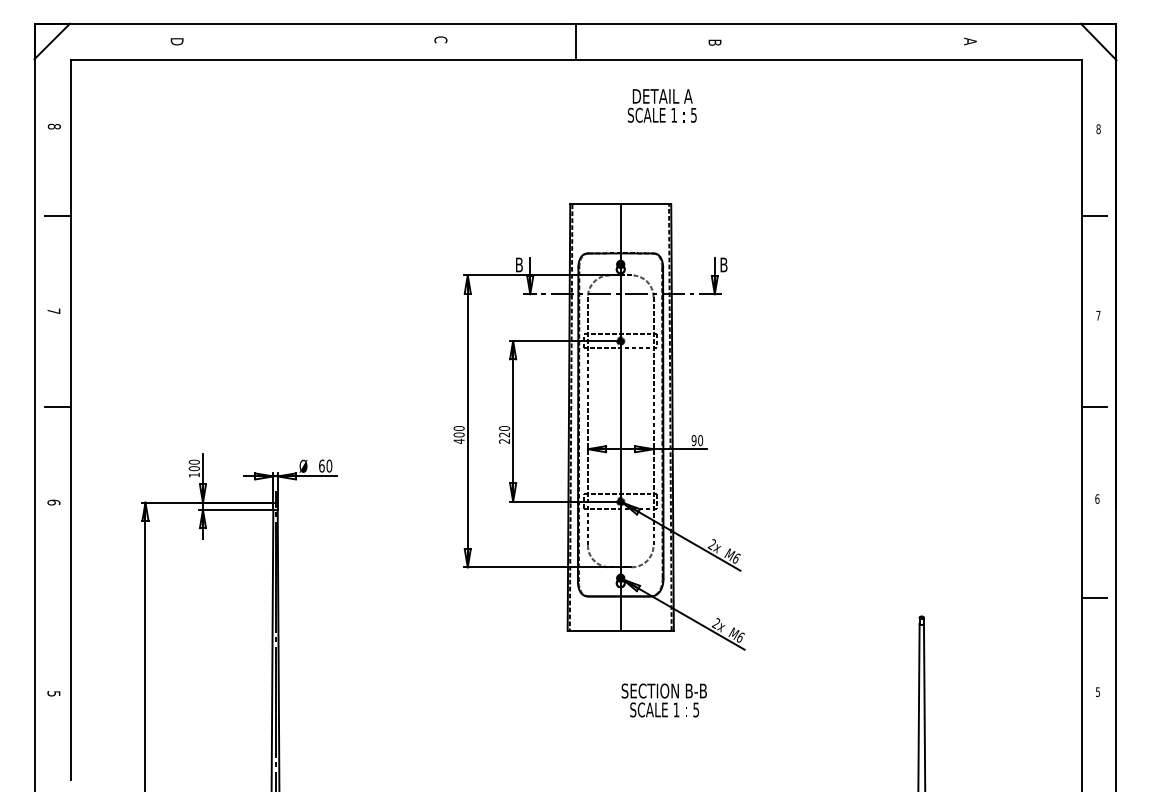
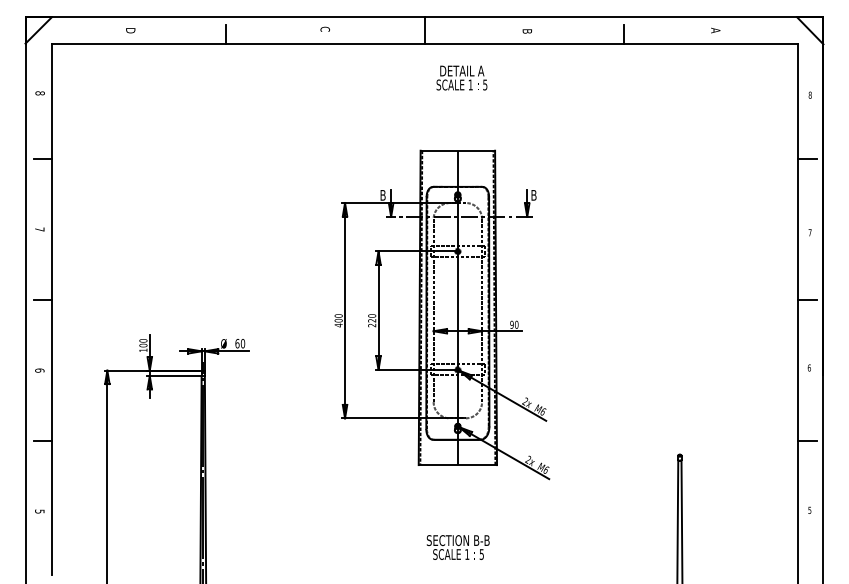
line: (306, 47) -> (226, 34), added
line: (846, 47) -> (624, 34), added
text: (662, 105) -> (462, 77), moved
line: (58, 598) -> (43, 441), added
text: (663, 700) -> (457, 547), moved

